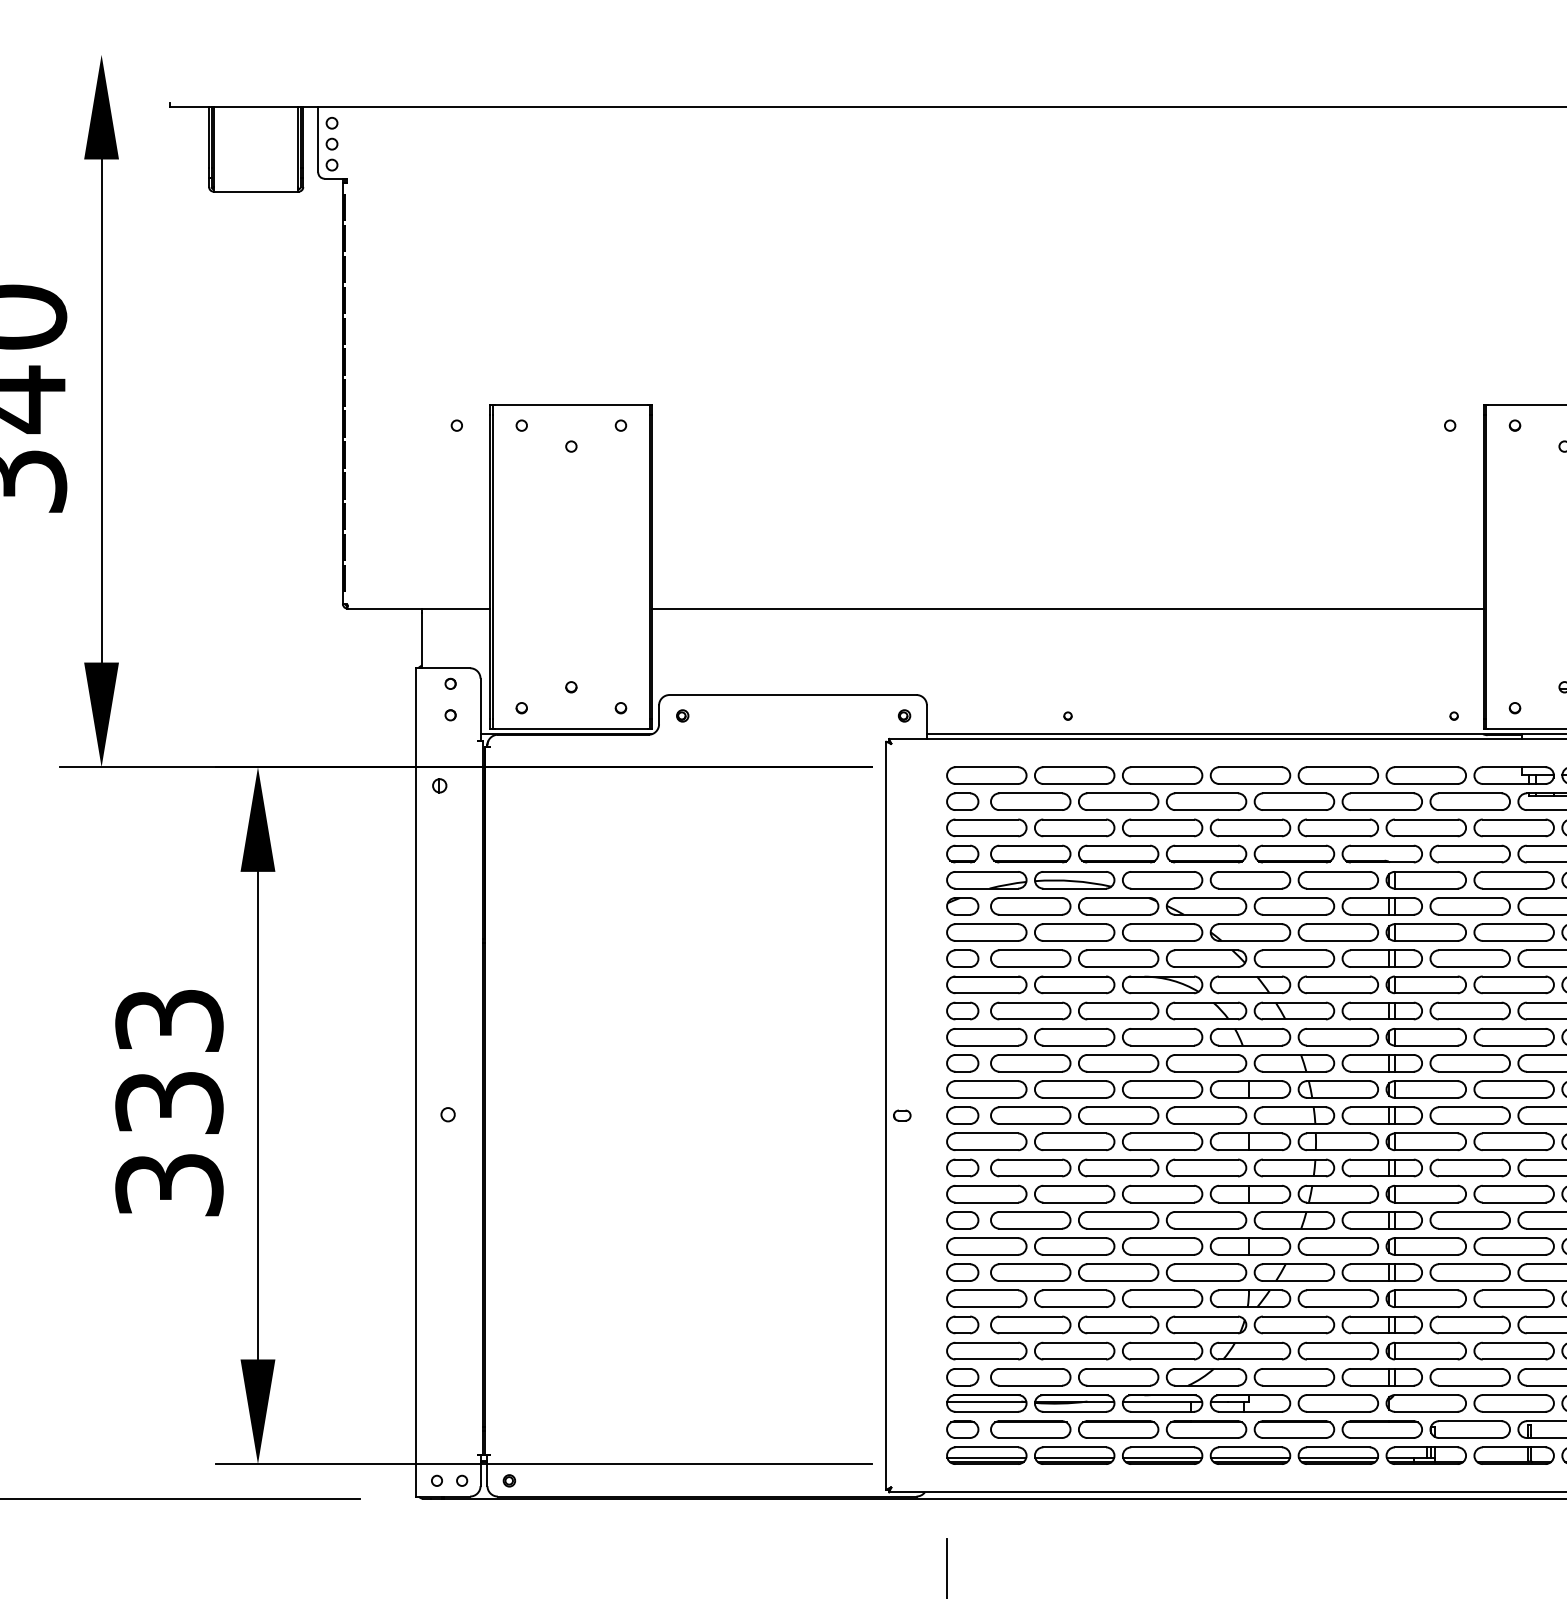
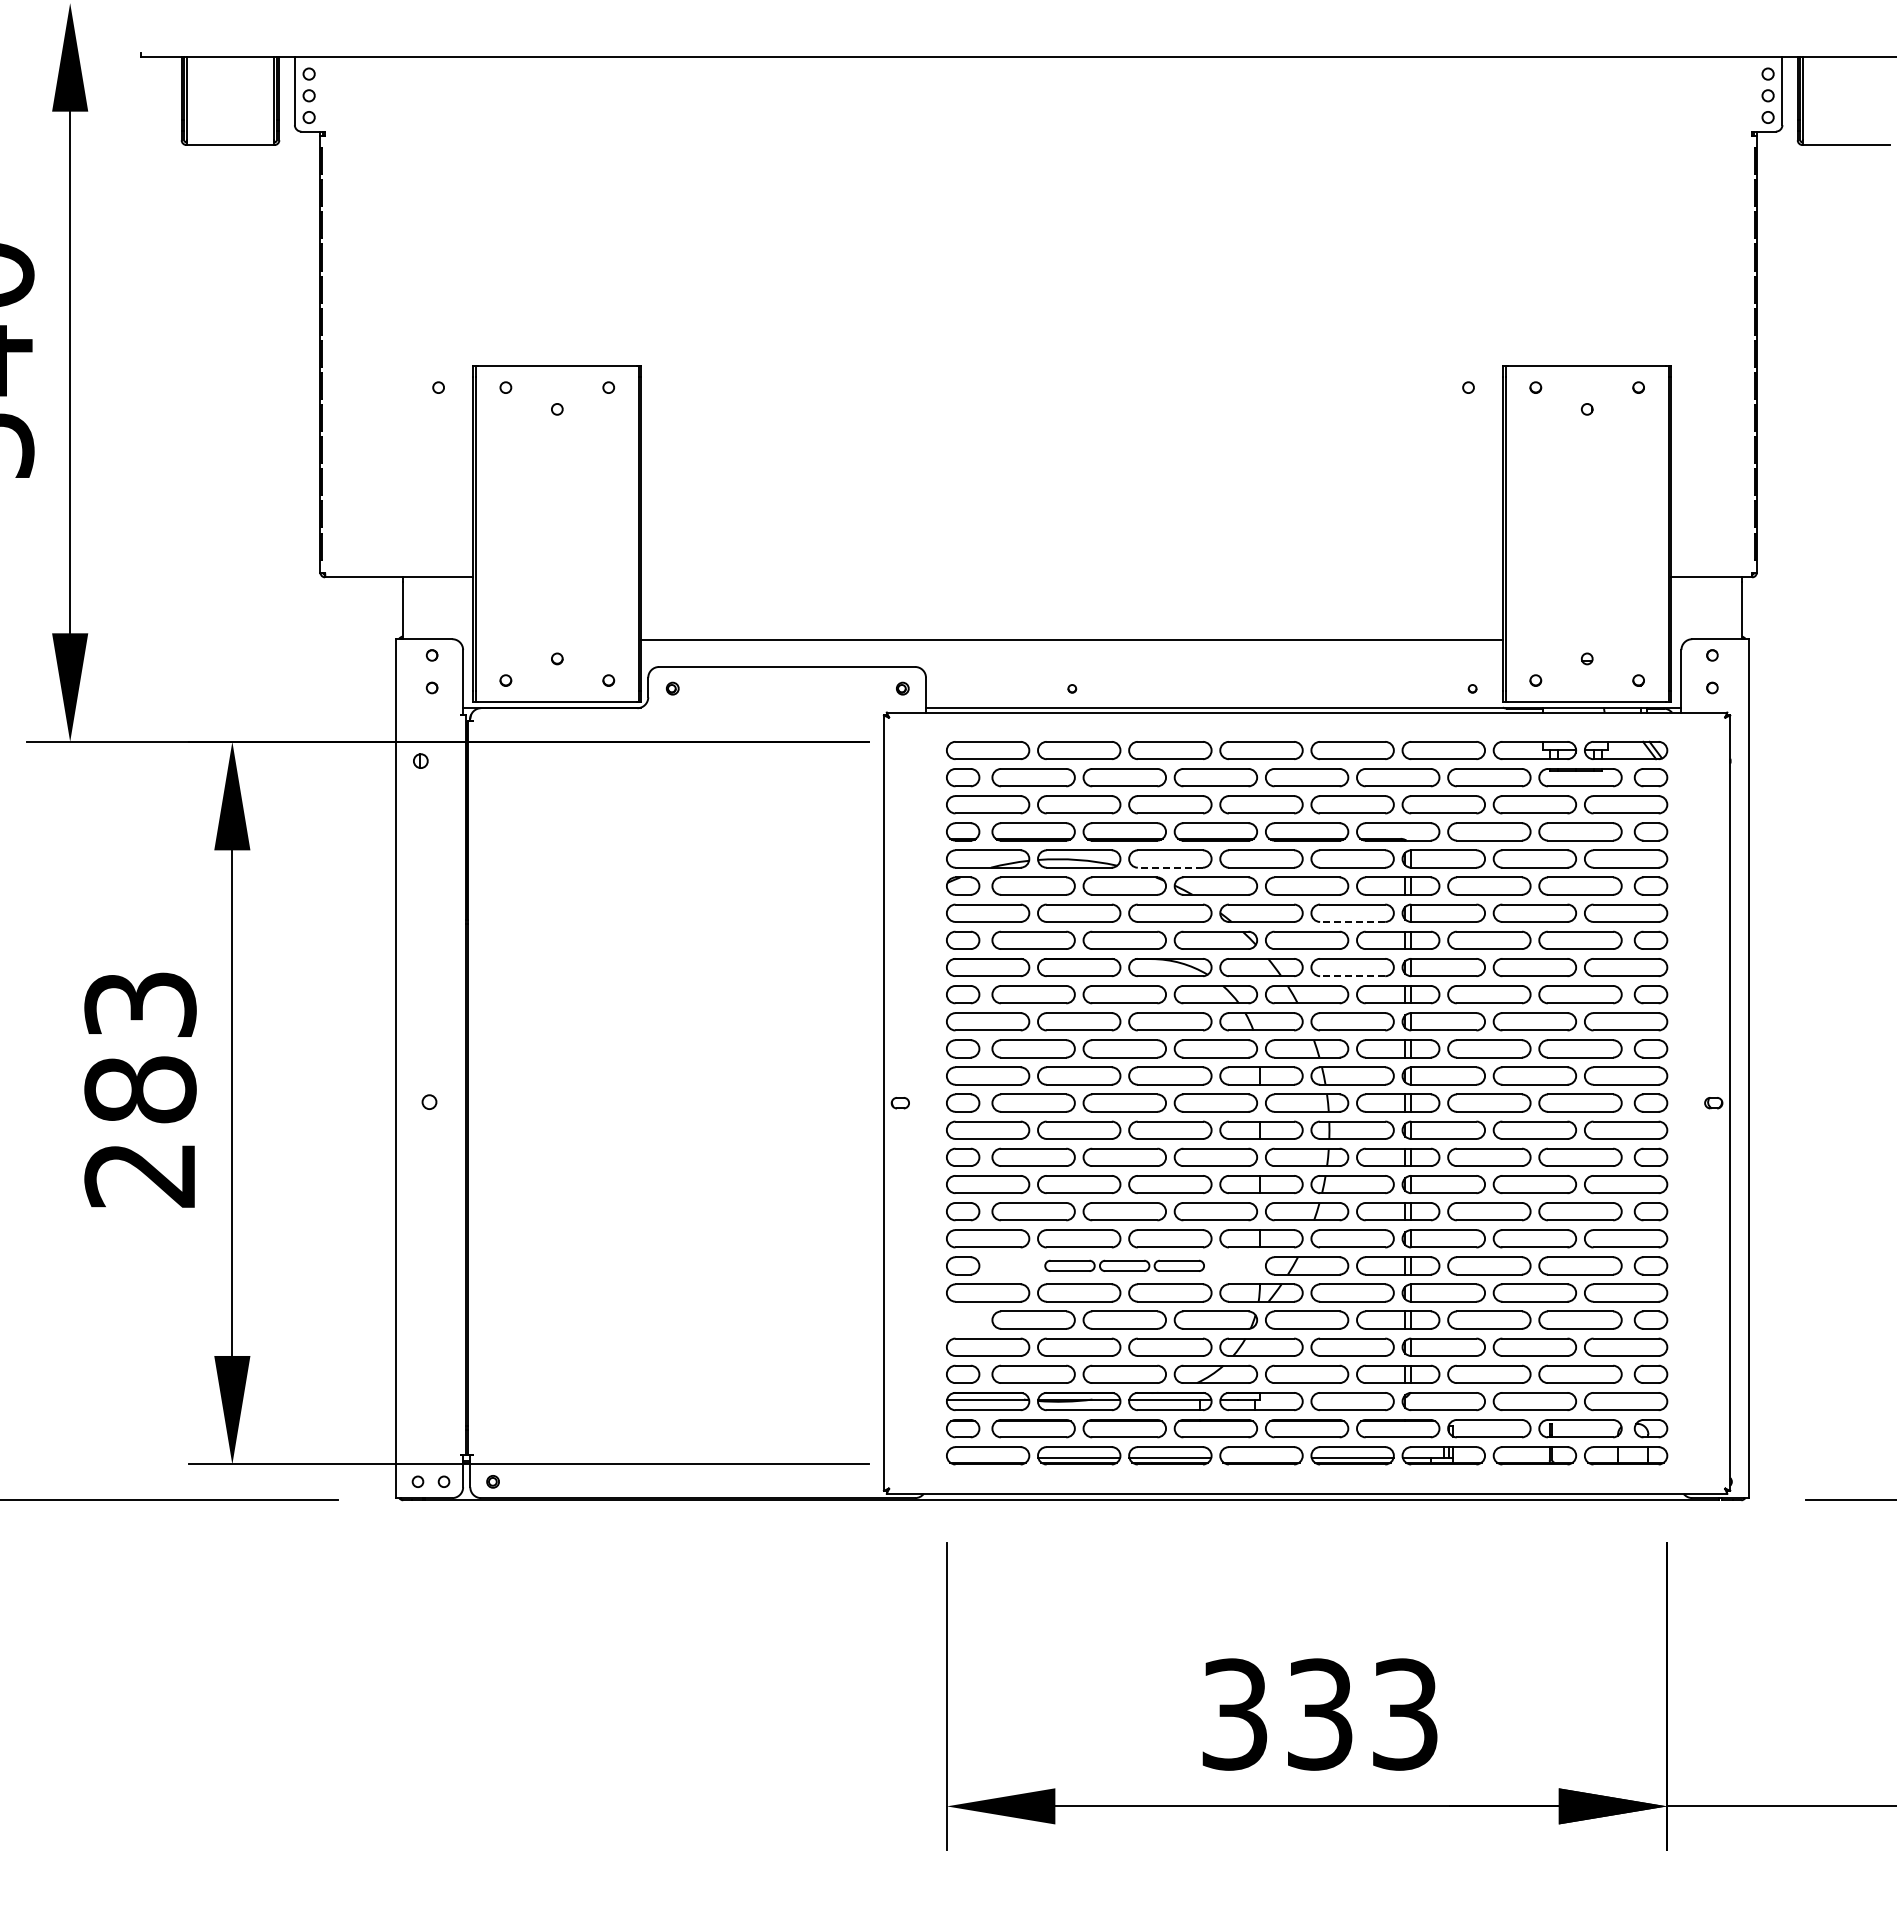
line: (1068, 608) -> (1072, 640), moved
line: (1162, 888) -> (1170, 867), solid -> dashed
line: (1338, 940) -> (1352, 921), solid -> dashed
line: (1338, 993) -> (1352, 976), solid -> dashed
text: (169, 1143) -> (140, 1131), 333 -> 283
part: (1118, 1272) -> (1124, 1265), size x0.6
part: (963, 1324) -> (963, 1319), removed
line: (986, 1458) -> (987, 1458), removed
line: (1250, 1458) -> (1261, 1458), removed

